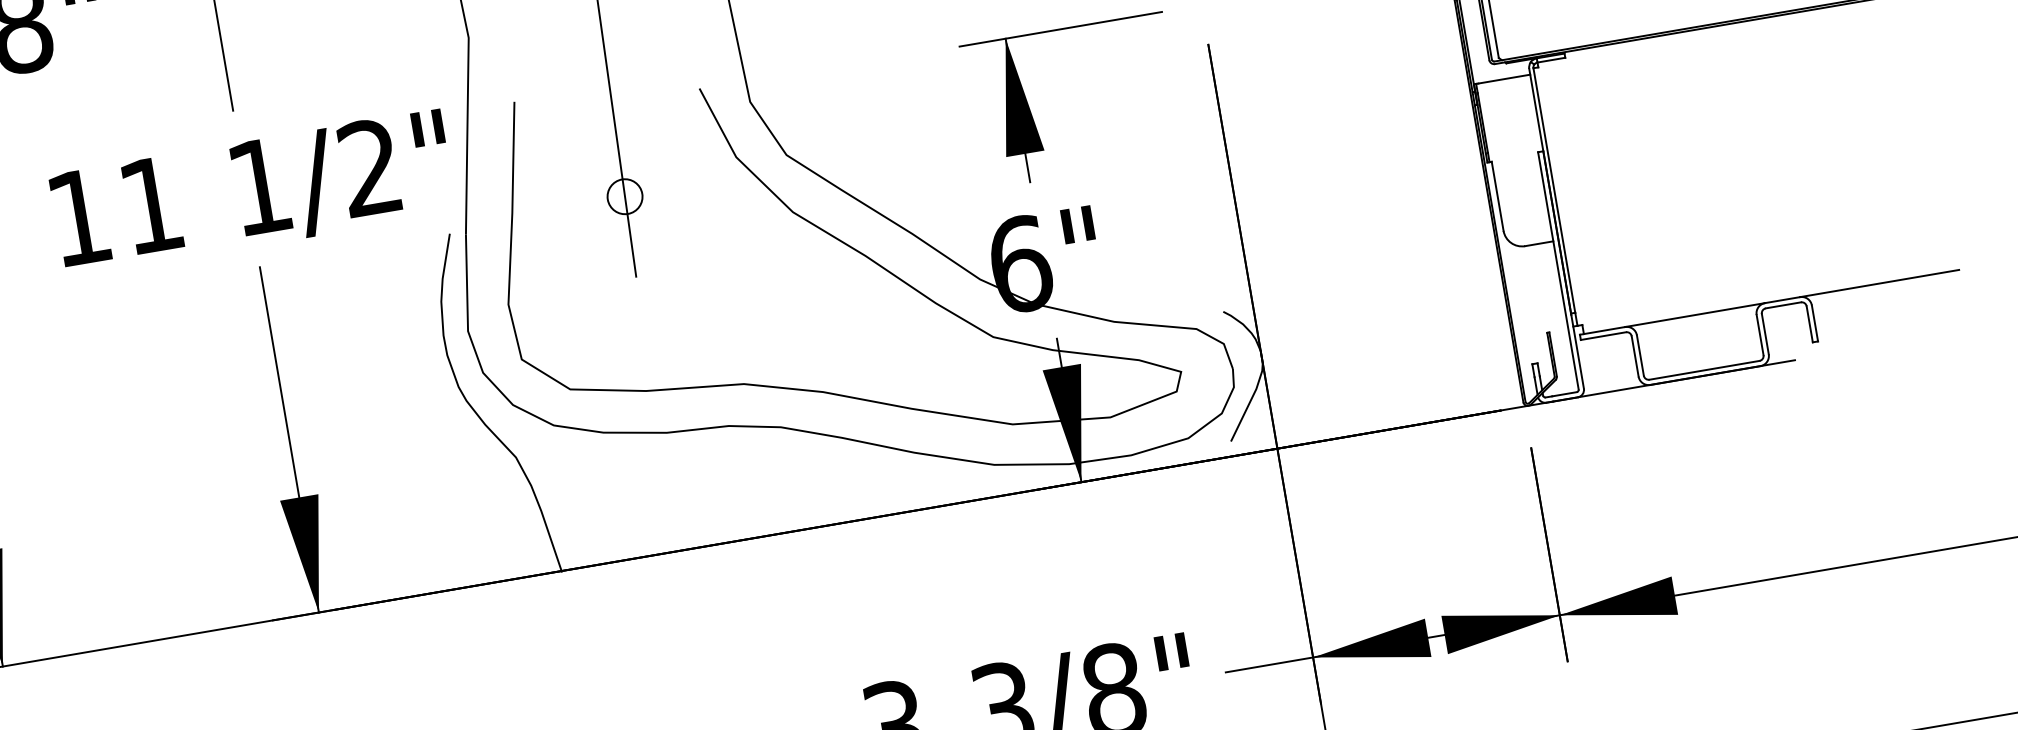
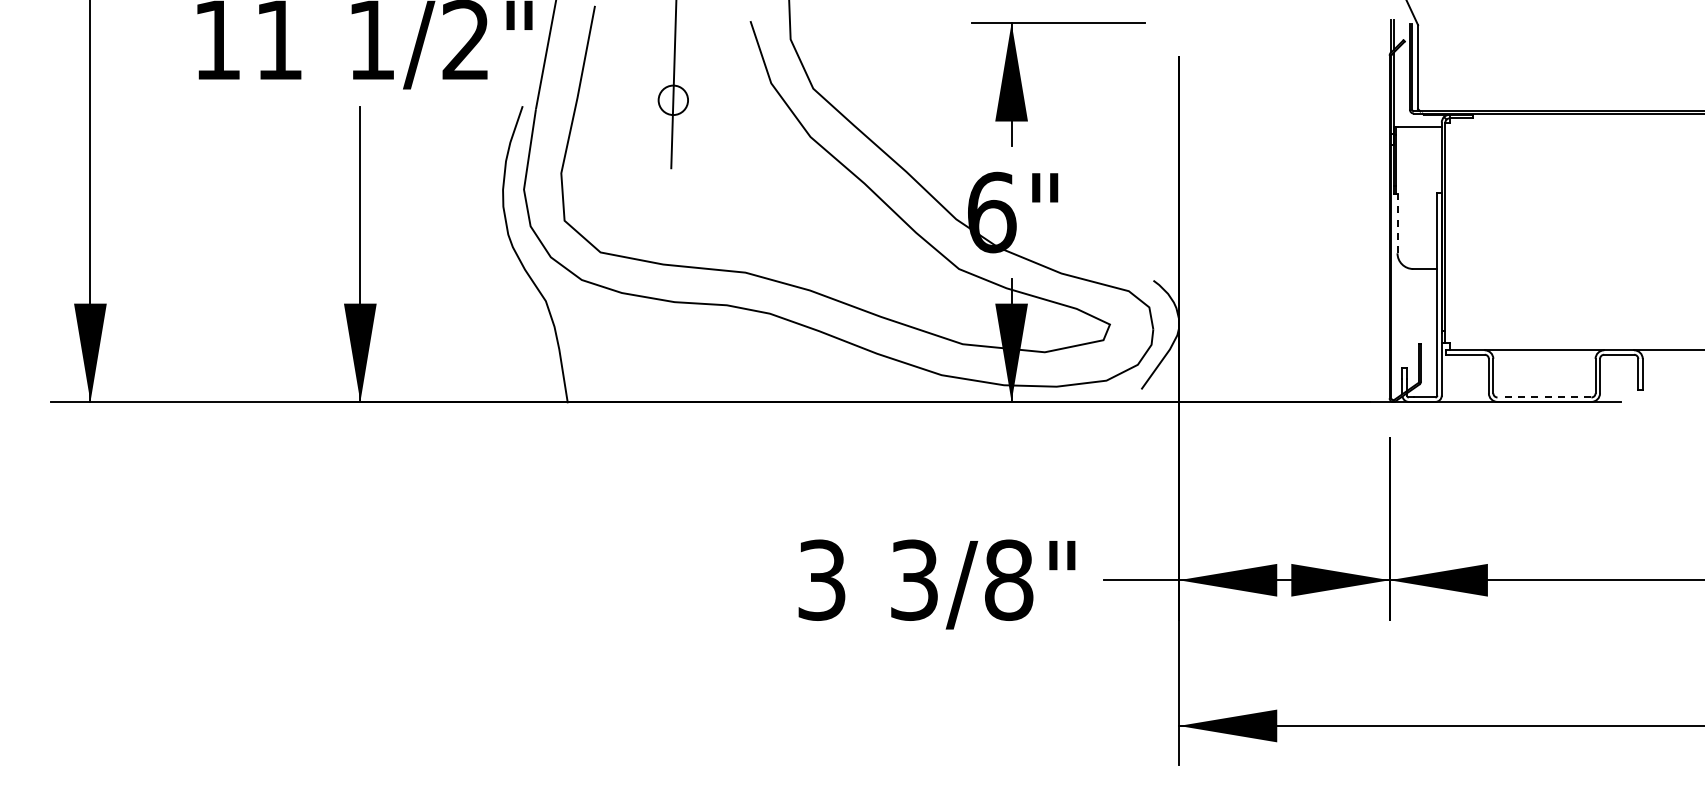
line: (1497, 196) -> (1397, 223), solid -> dashed
line: (1704, 370) -> (1544, 397), solid -> dashed

